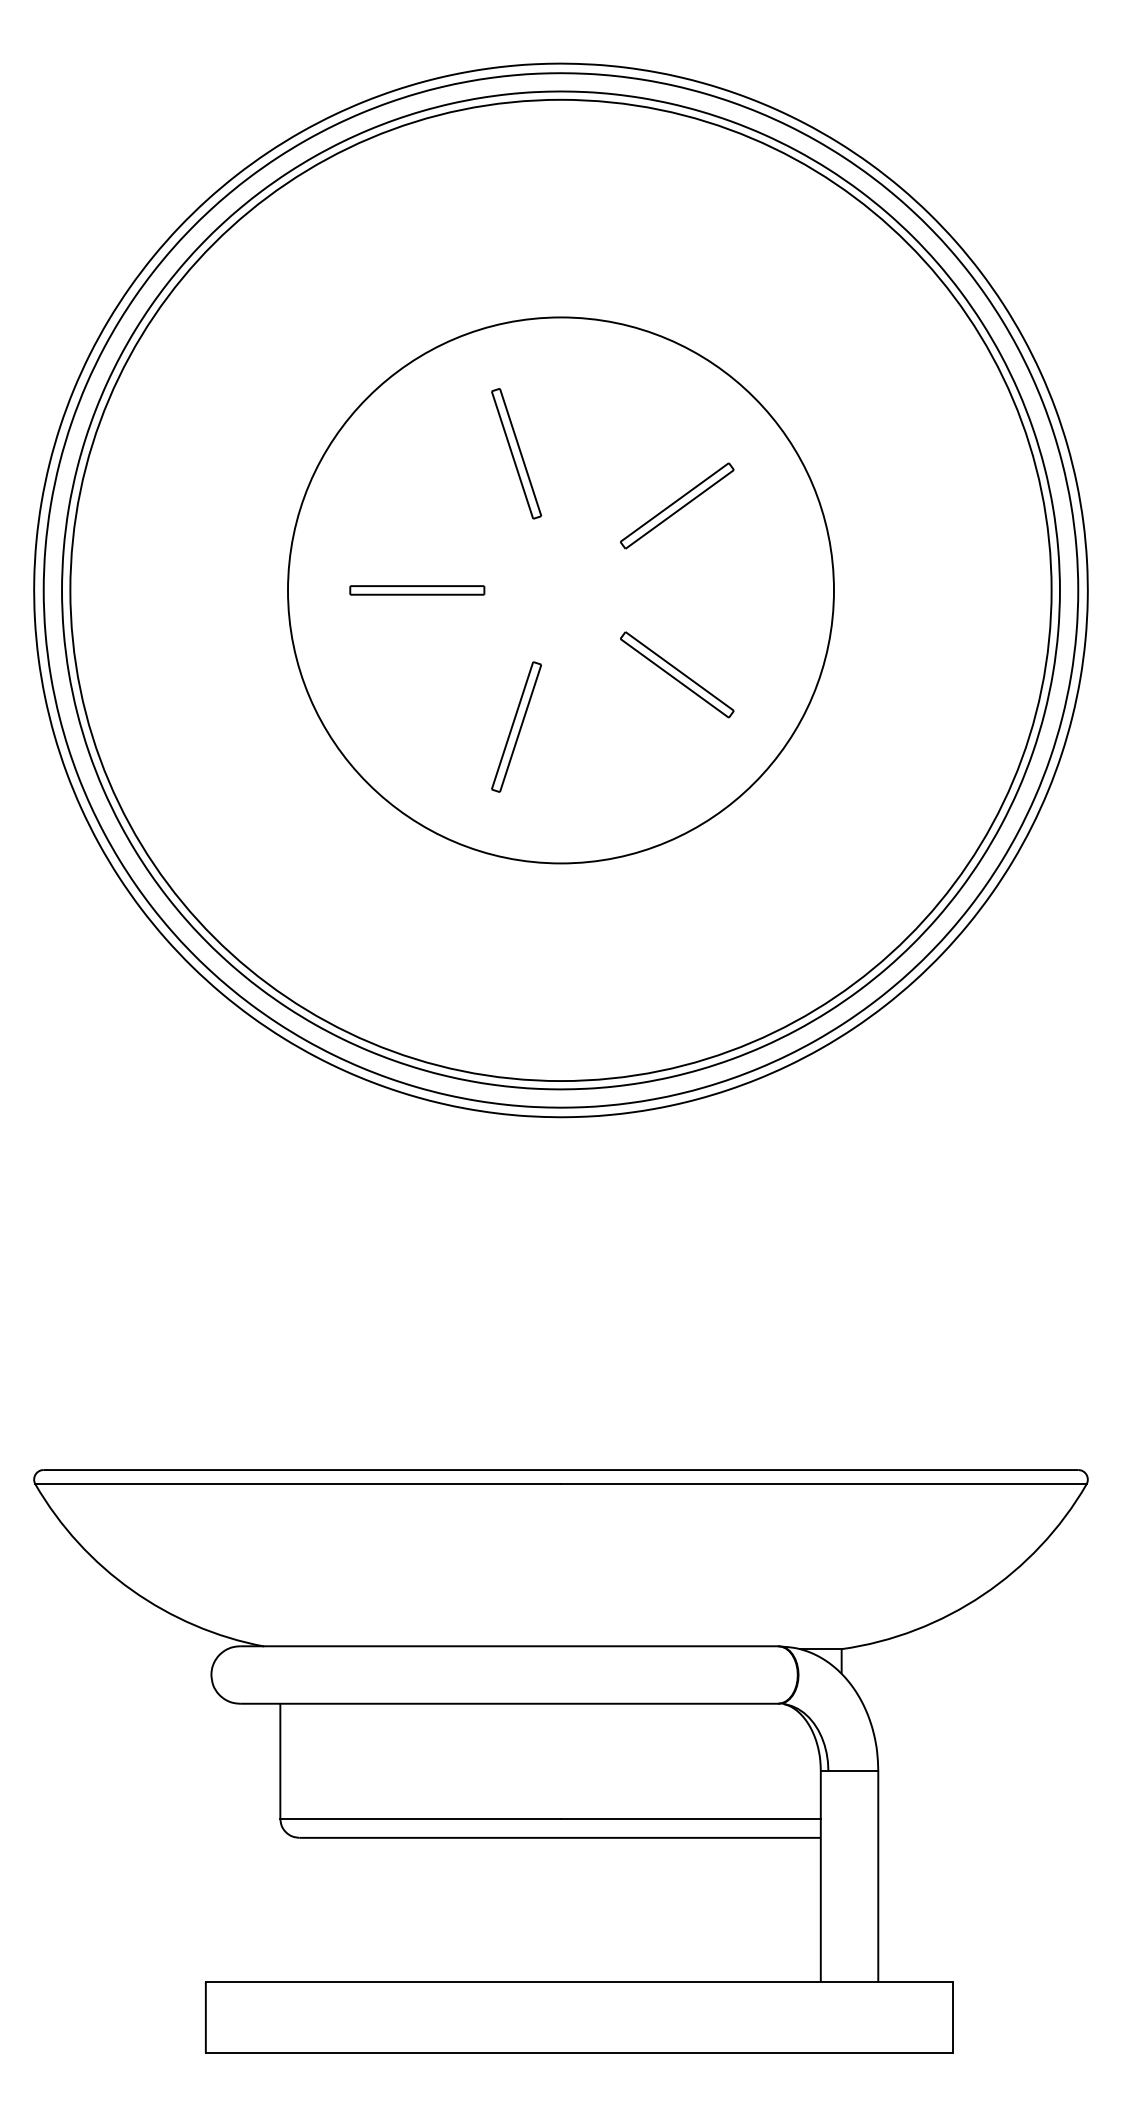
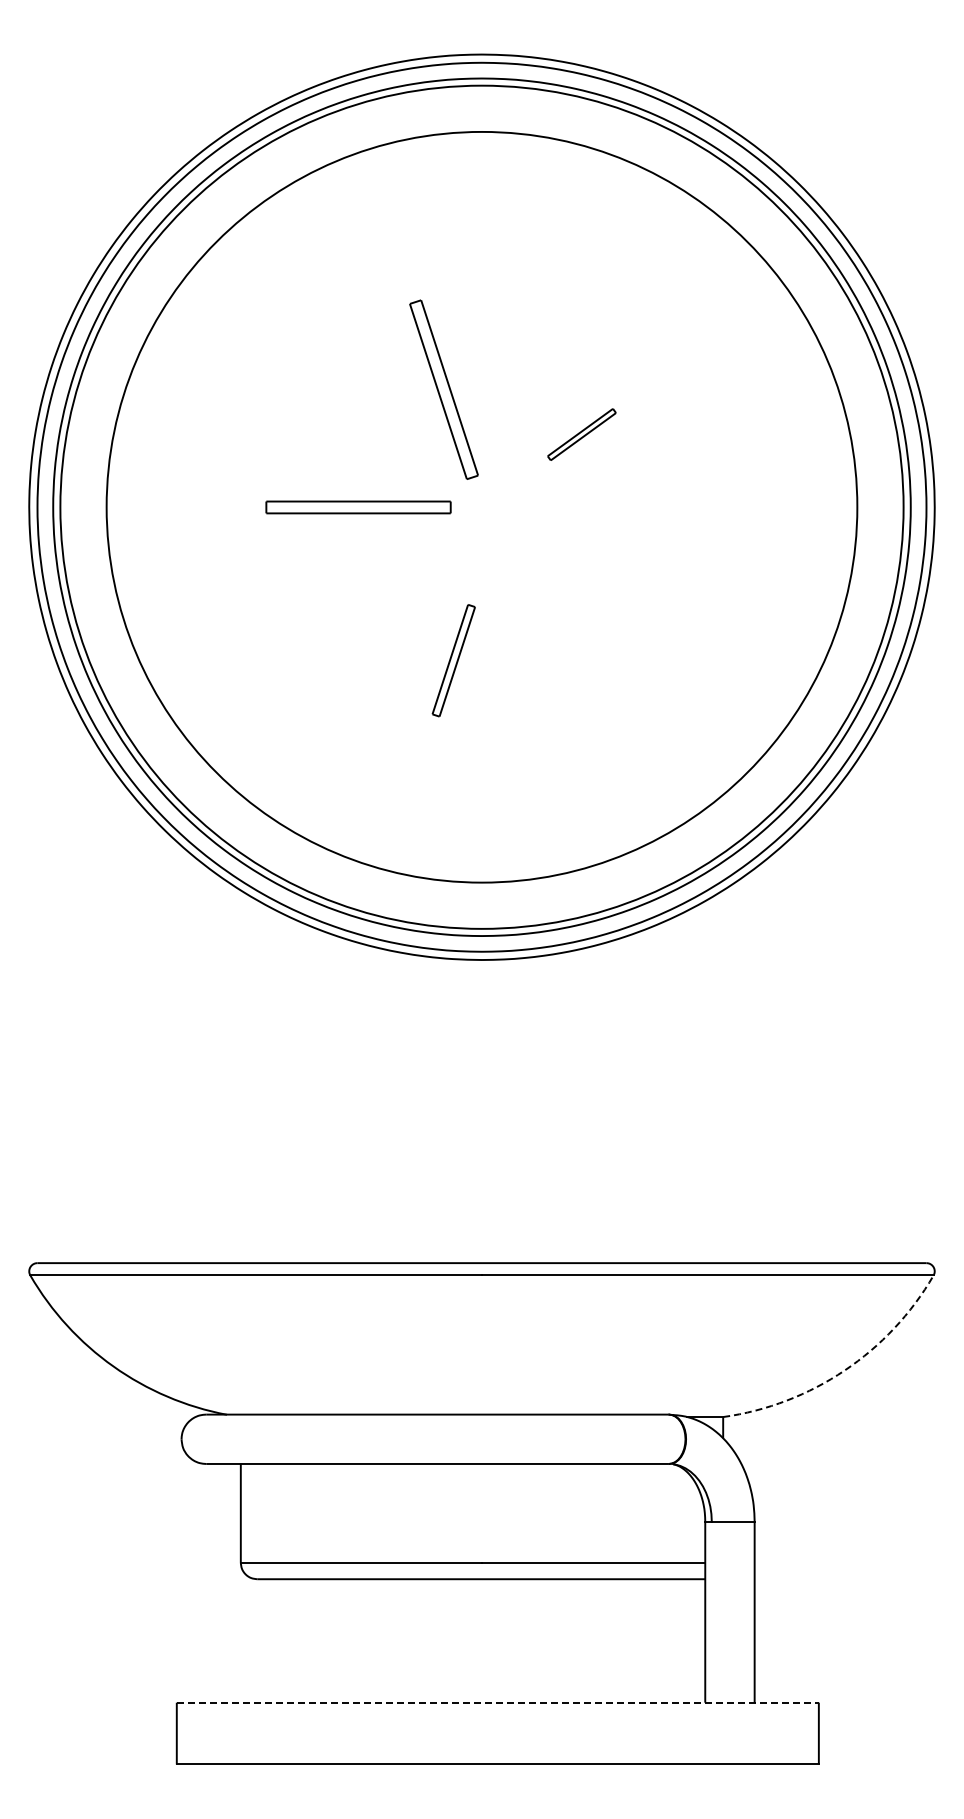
part: (516, 453) -> (443, 389), size x1.6
part: (676, 505) -> (581, 434), size x0.7
part: (417, 589) -> (358, 506), size x1.6
circle: (560, 589) -> (481, 506), size x1.6
part: (676, 674) -> (581, 579), removed
part: (516, 726) -> (453, 660), moved
arc: (982, 1594) -> (844, 1370), solid -> dashed
line: (580, 1981) -> (498, 1702), solid -> dashed

